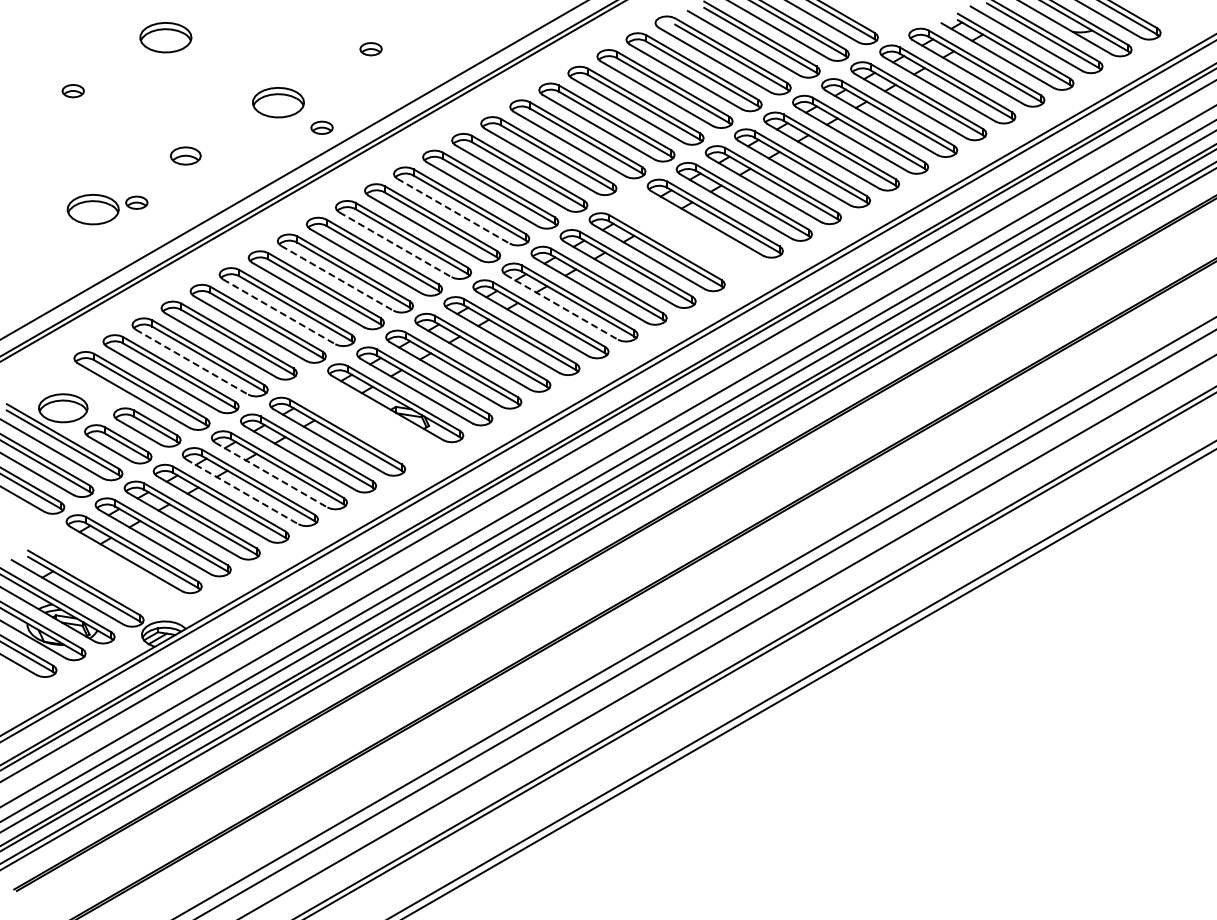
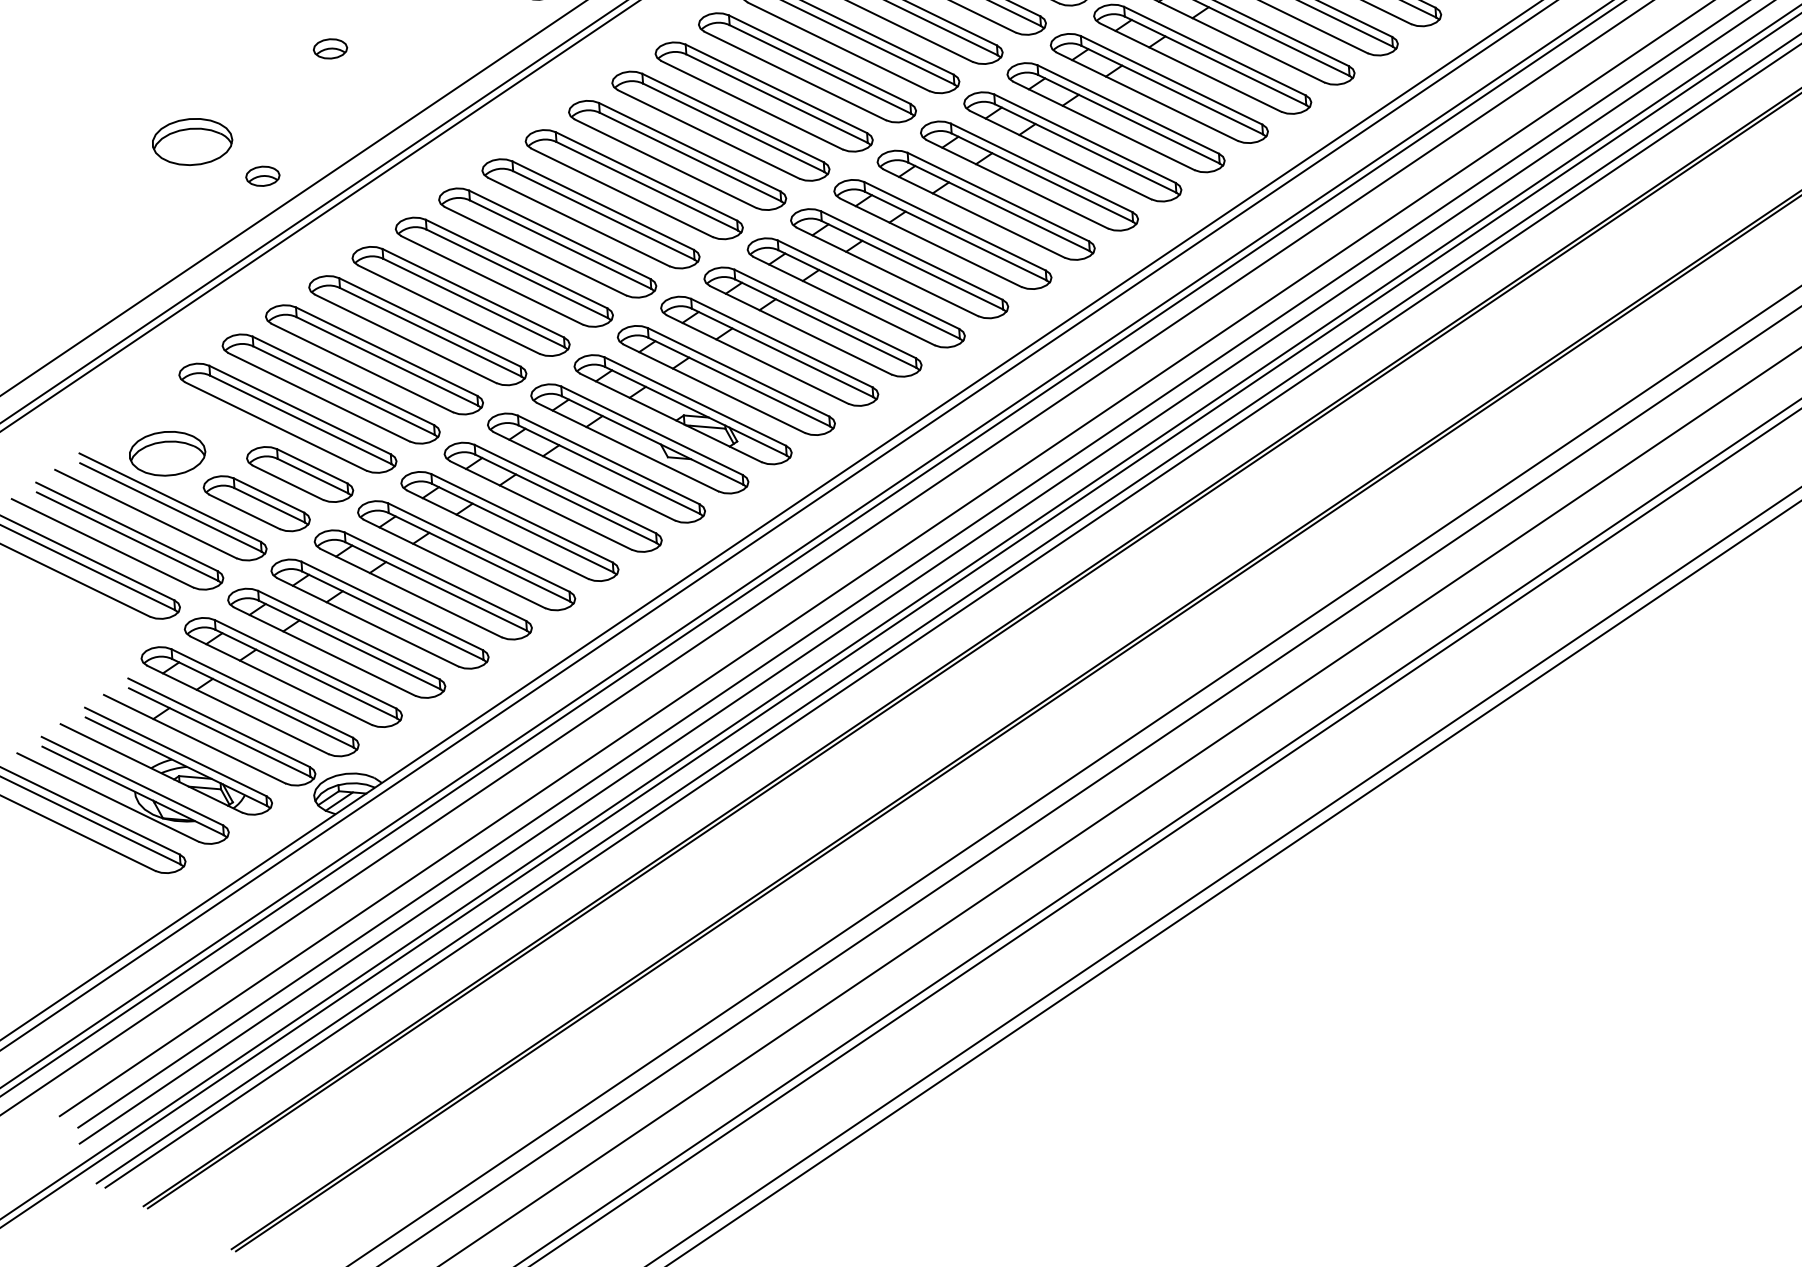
part: (185, 156) -> (329, 49), size x0.71
part: (136, 202) -> (262, 175), moved
line: (453, 211) -> (752, 105), dashed -> solid
part: (685, 235) -> (1114, 117), added
line: (395, 244) -> (665, 163), dashed -> solid
line: (337, 278) -> (579, 222), dashed -> solid
line: (561, 307) -> (930, 243), dashed -> solid
line: (279, 311) -> (492, 279), dashed -> solid
line: (191, 362) -> (361, 368), dashed -> solid
part: (366, 419) -> (639, 438), added
line: (271, 475) -> (498, 535), dashed -> solid
line: (242, 491) -> (454, 563), dashed -> solid
part: (104, 570) -> (249, 701), added

